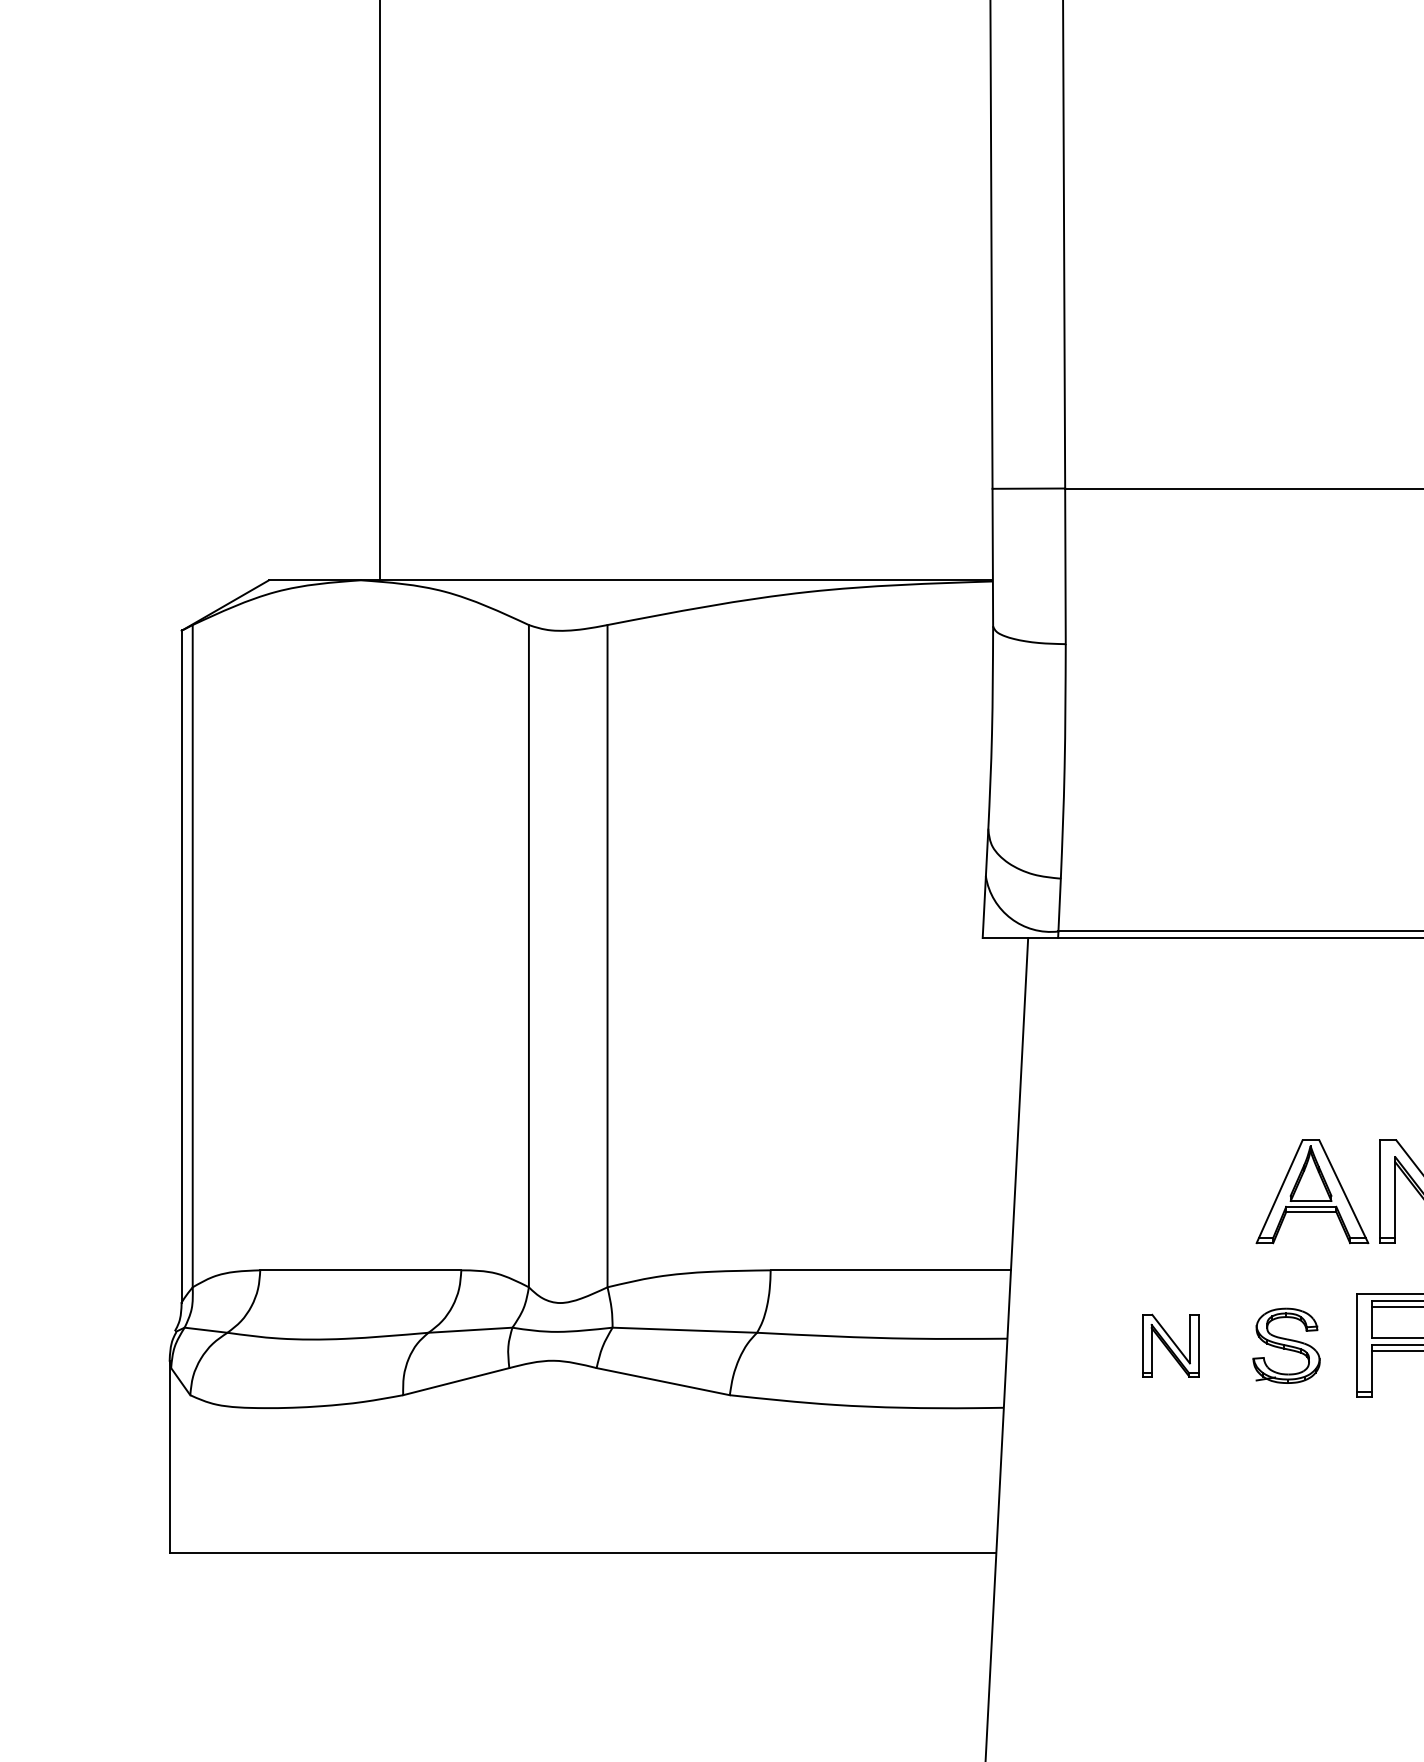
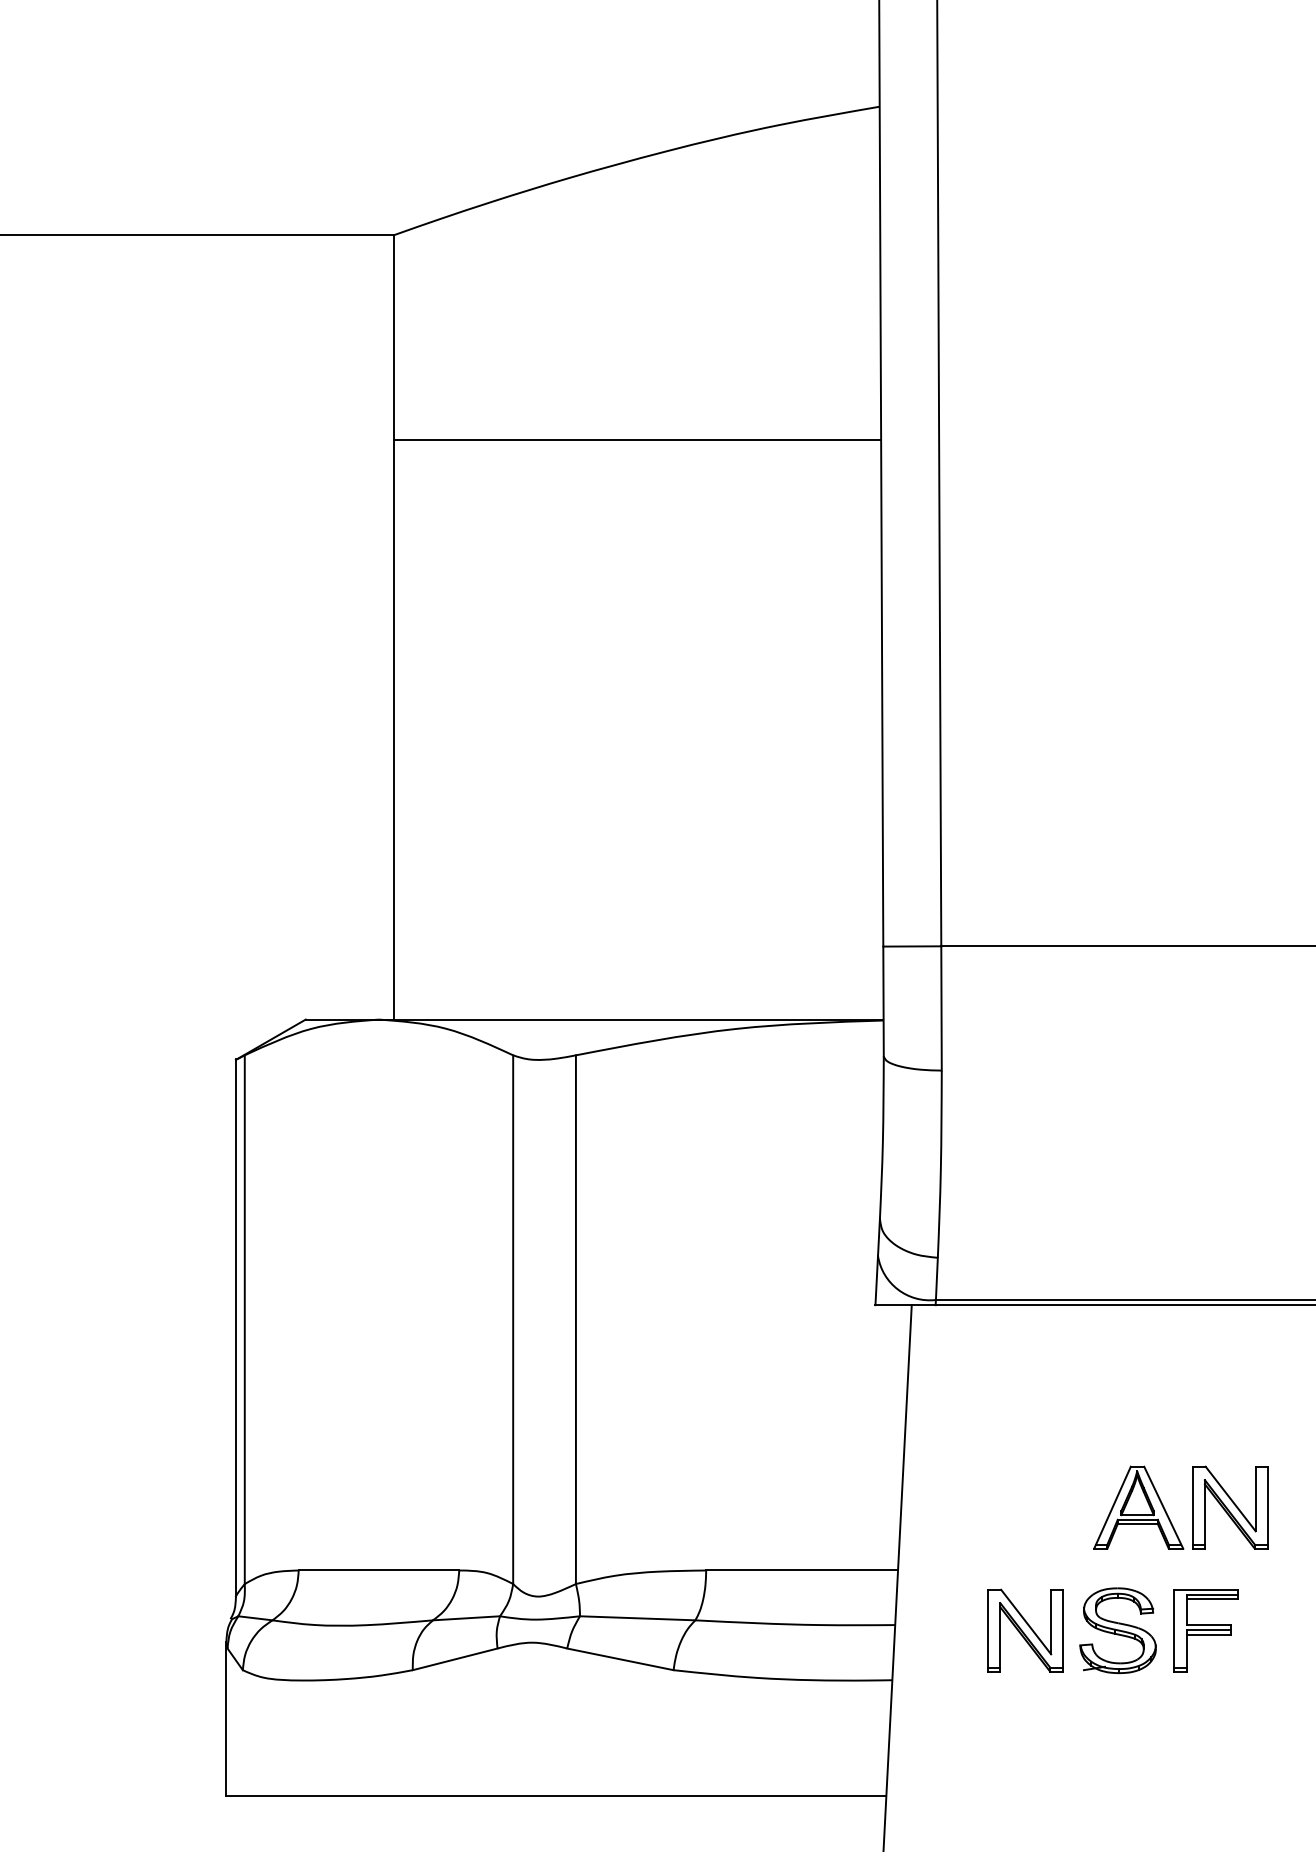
part: (1170, 1345) -> (1025, 1630), size x1.67
part: (1285, 1345) -> (1117, 1630), size x1.43

